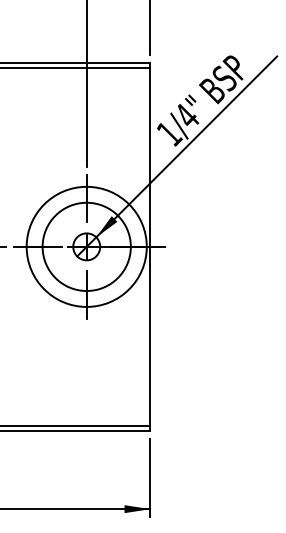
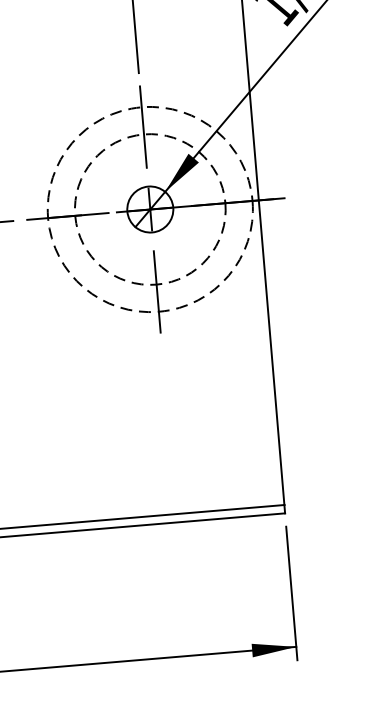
circle: (86, 246) -> (149, 208), solid -> dashed
circle: (86, 246) -> (149, 208), solid -> dashed

